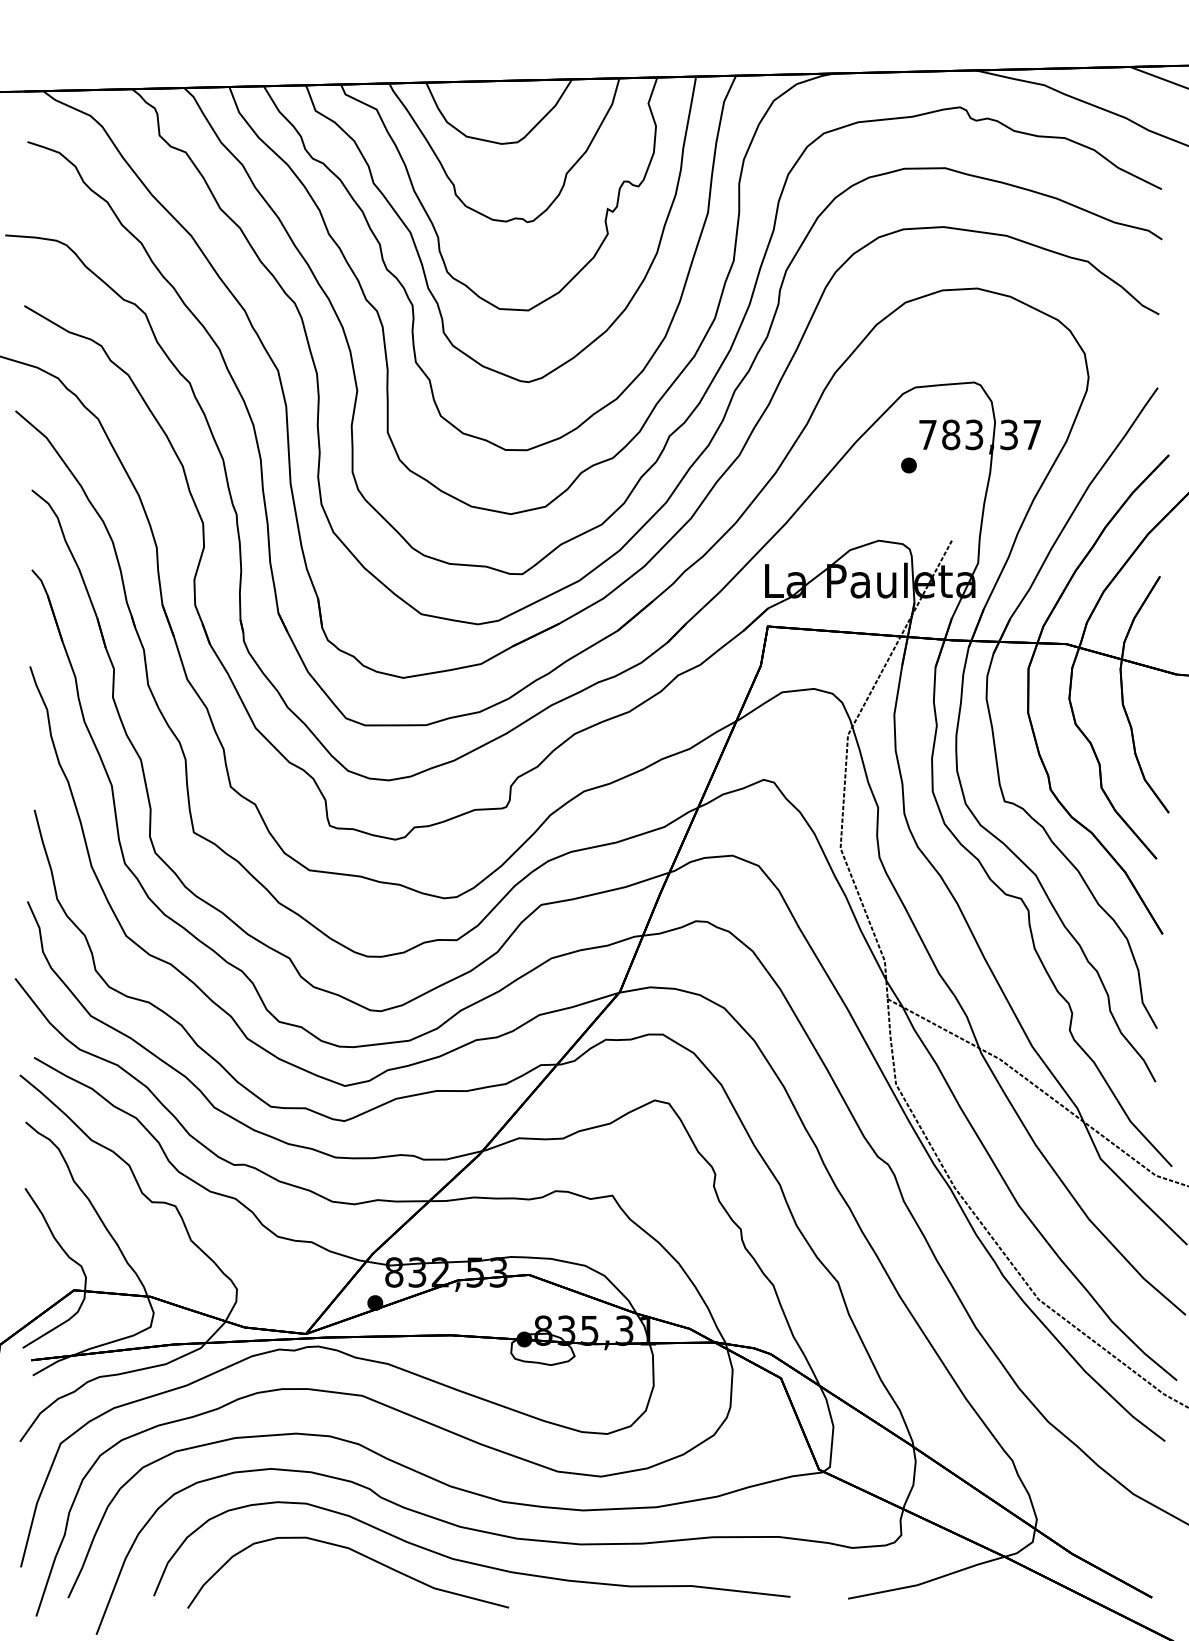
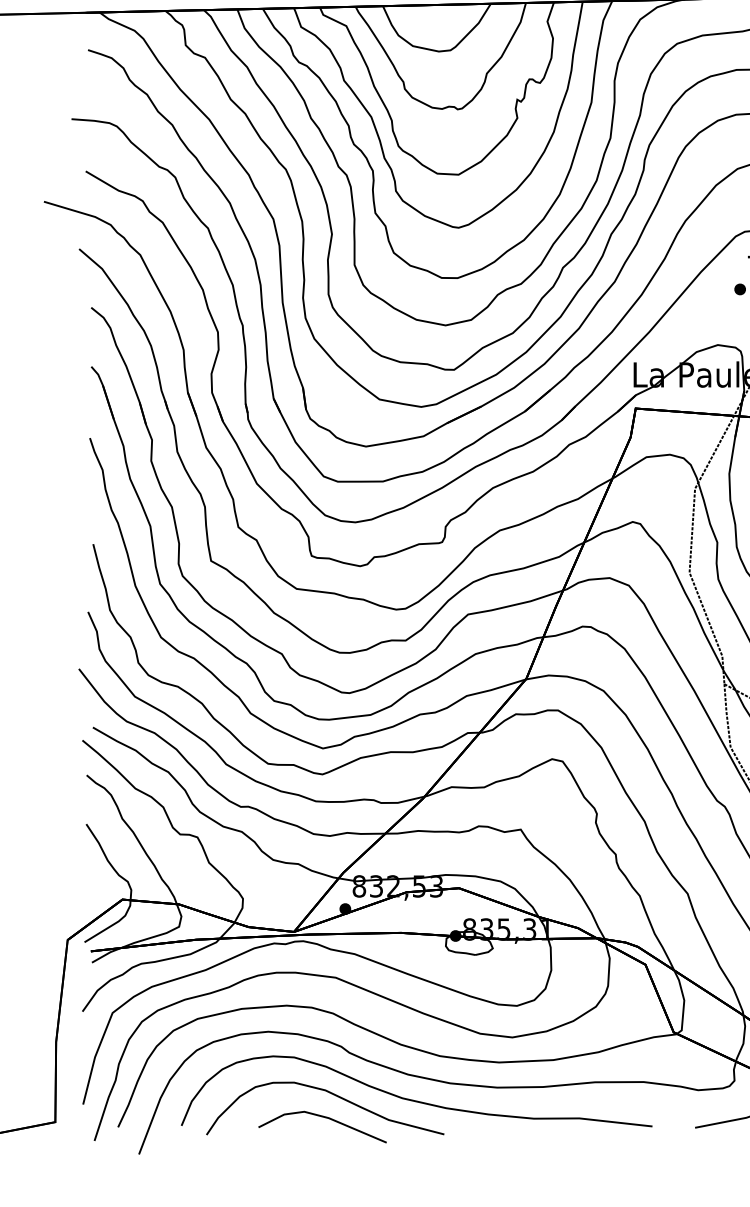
line: (347, 1585) -> (324, 1118), added

